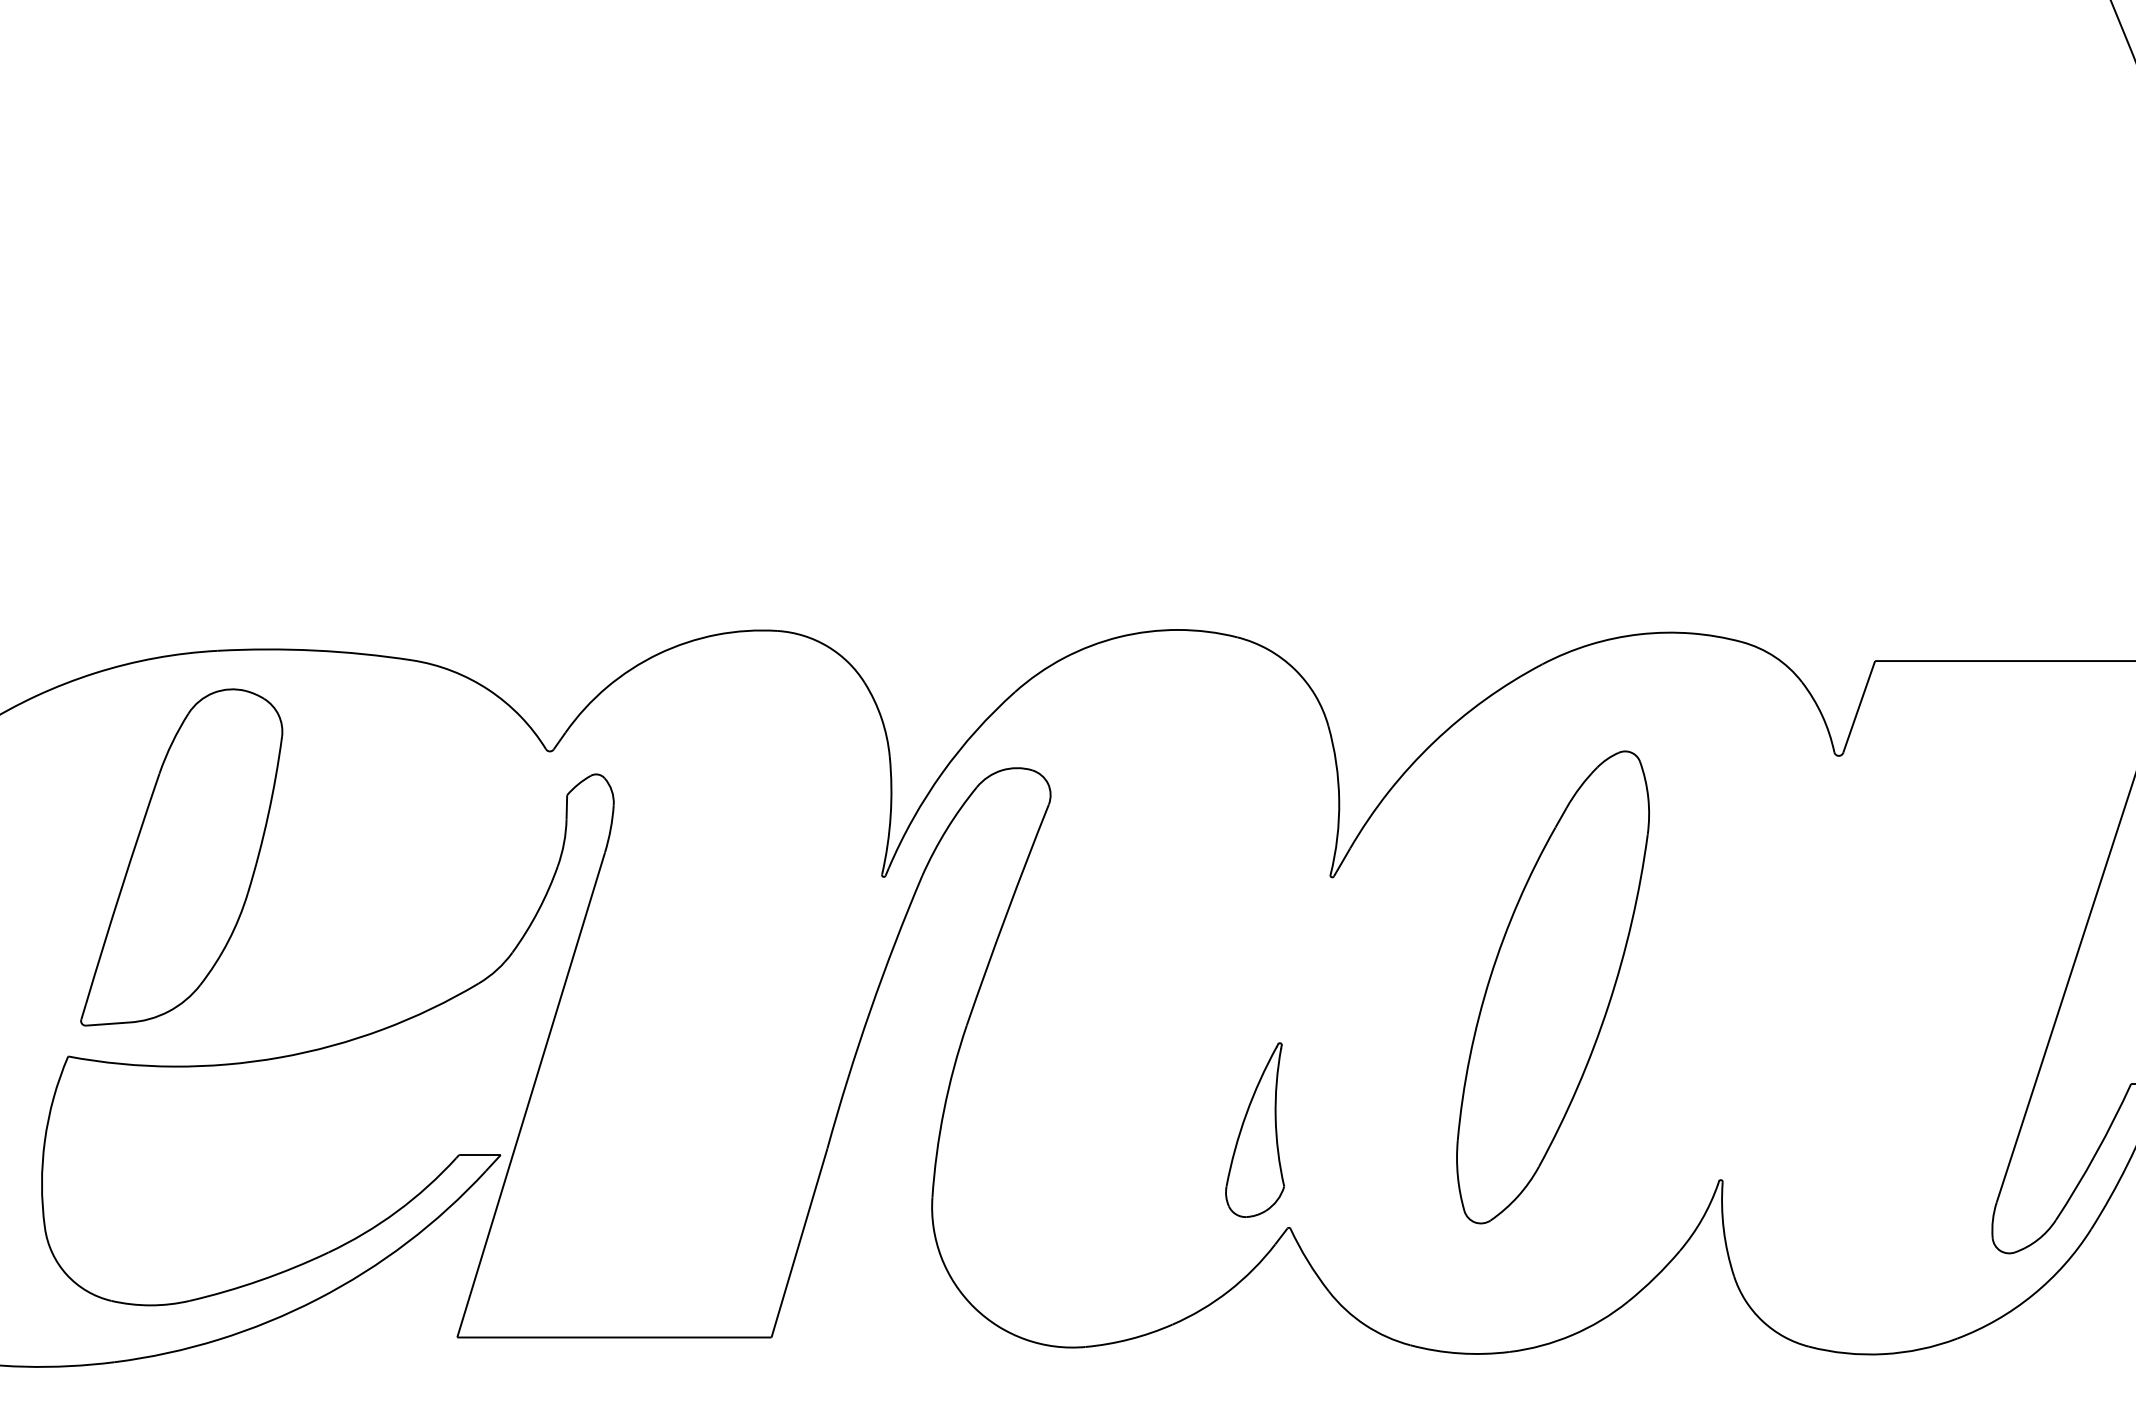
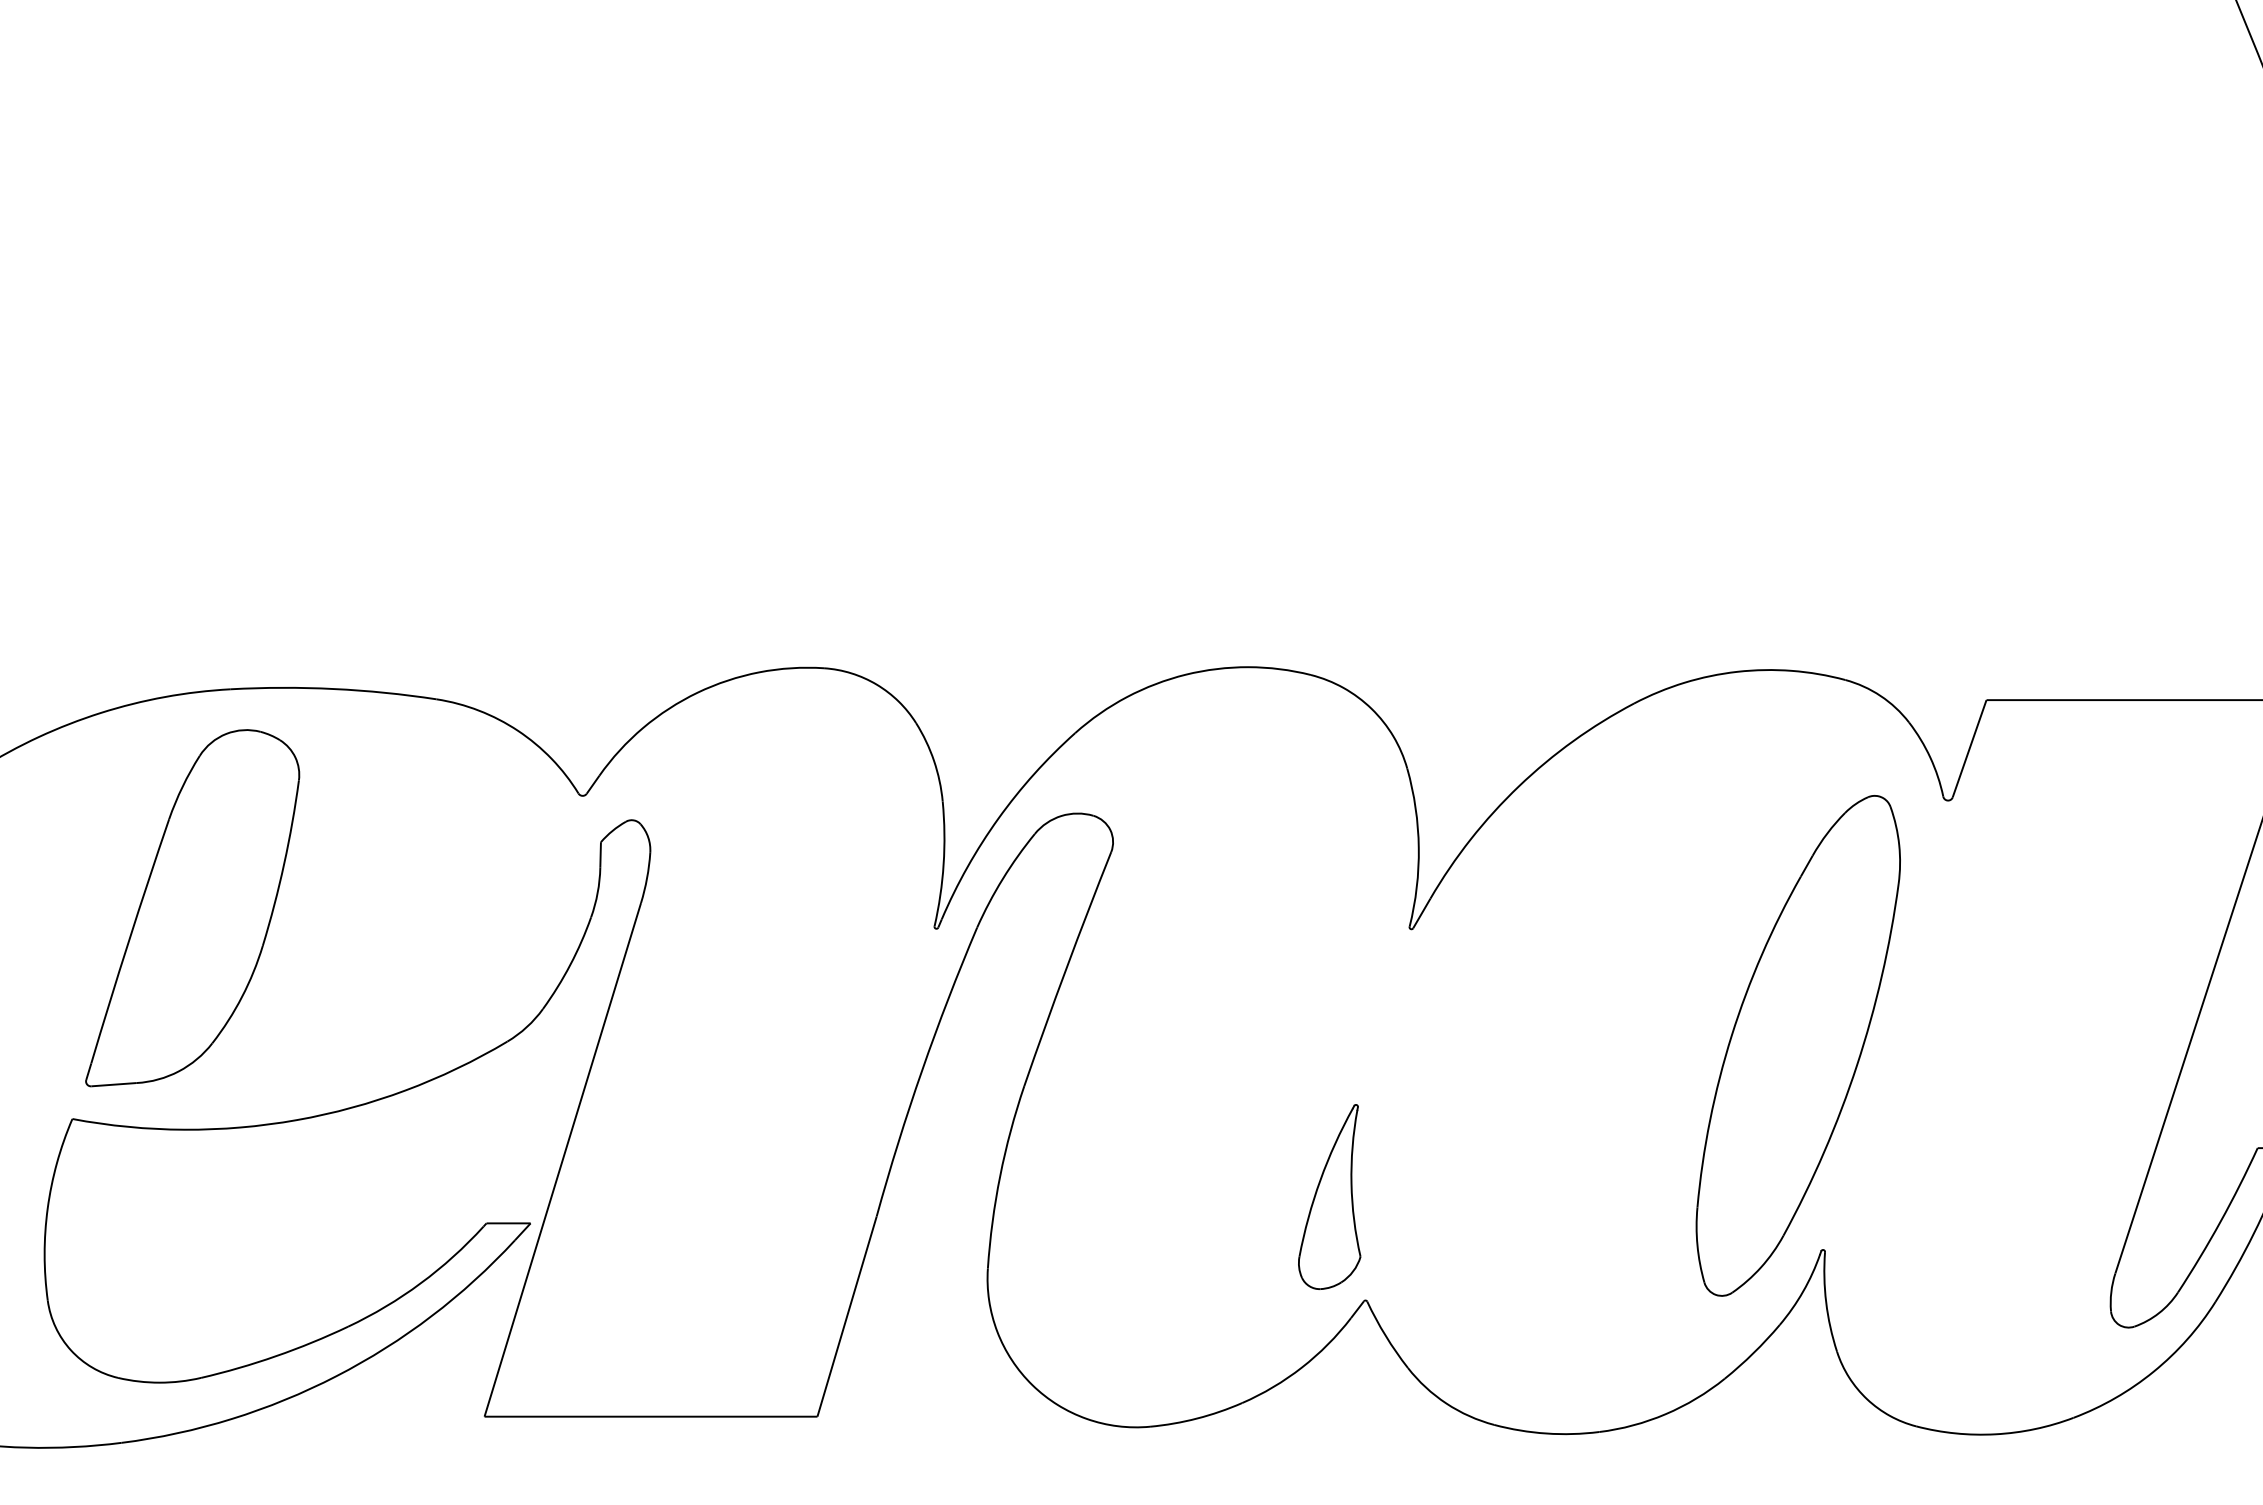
part: (1552, 987) -> (1797, 1045), moved

